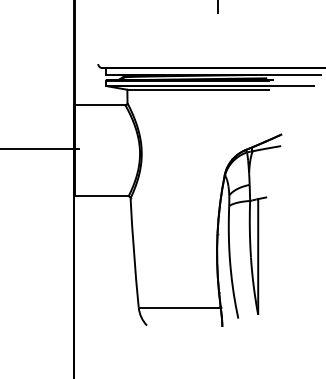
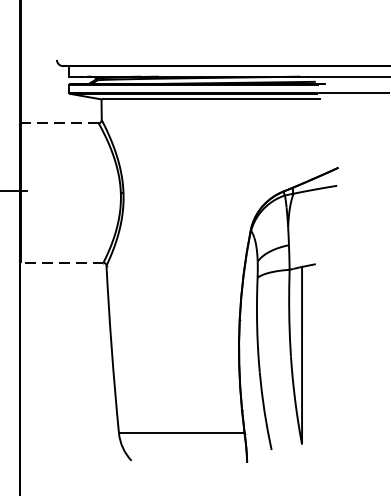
line: (99, 105) -> (58, 123), solid -> dashed
line: (101, 196) -> (61, 262), solid -> dashed

